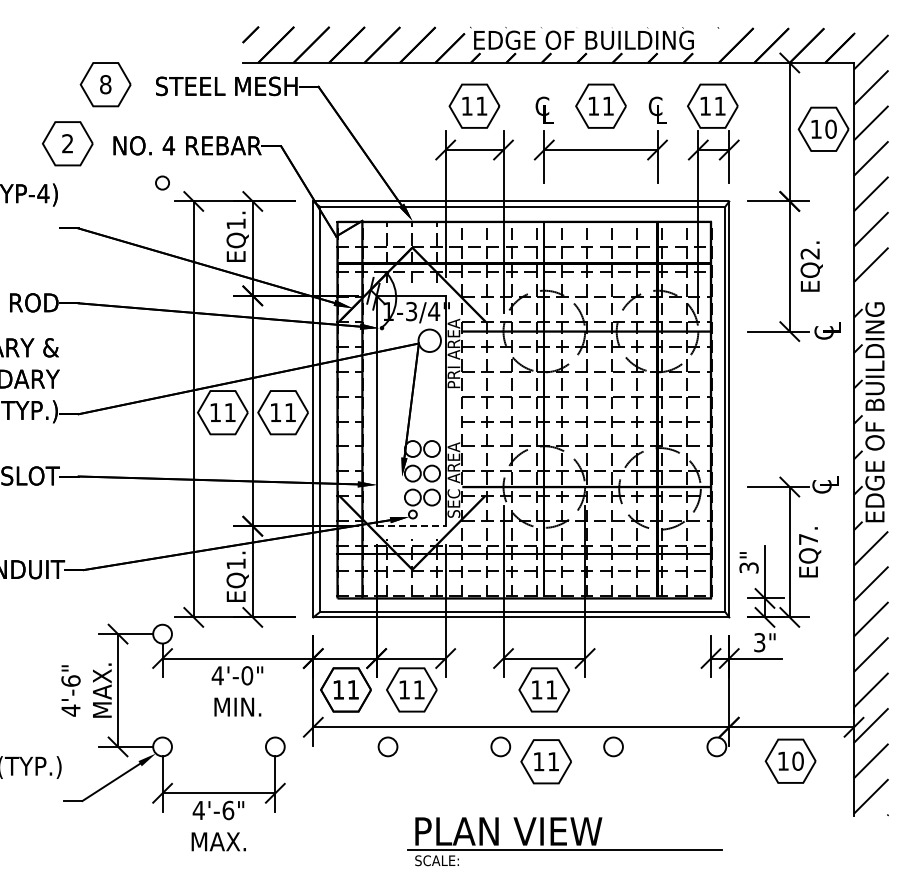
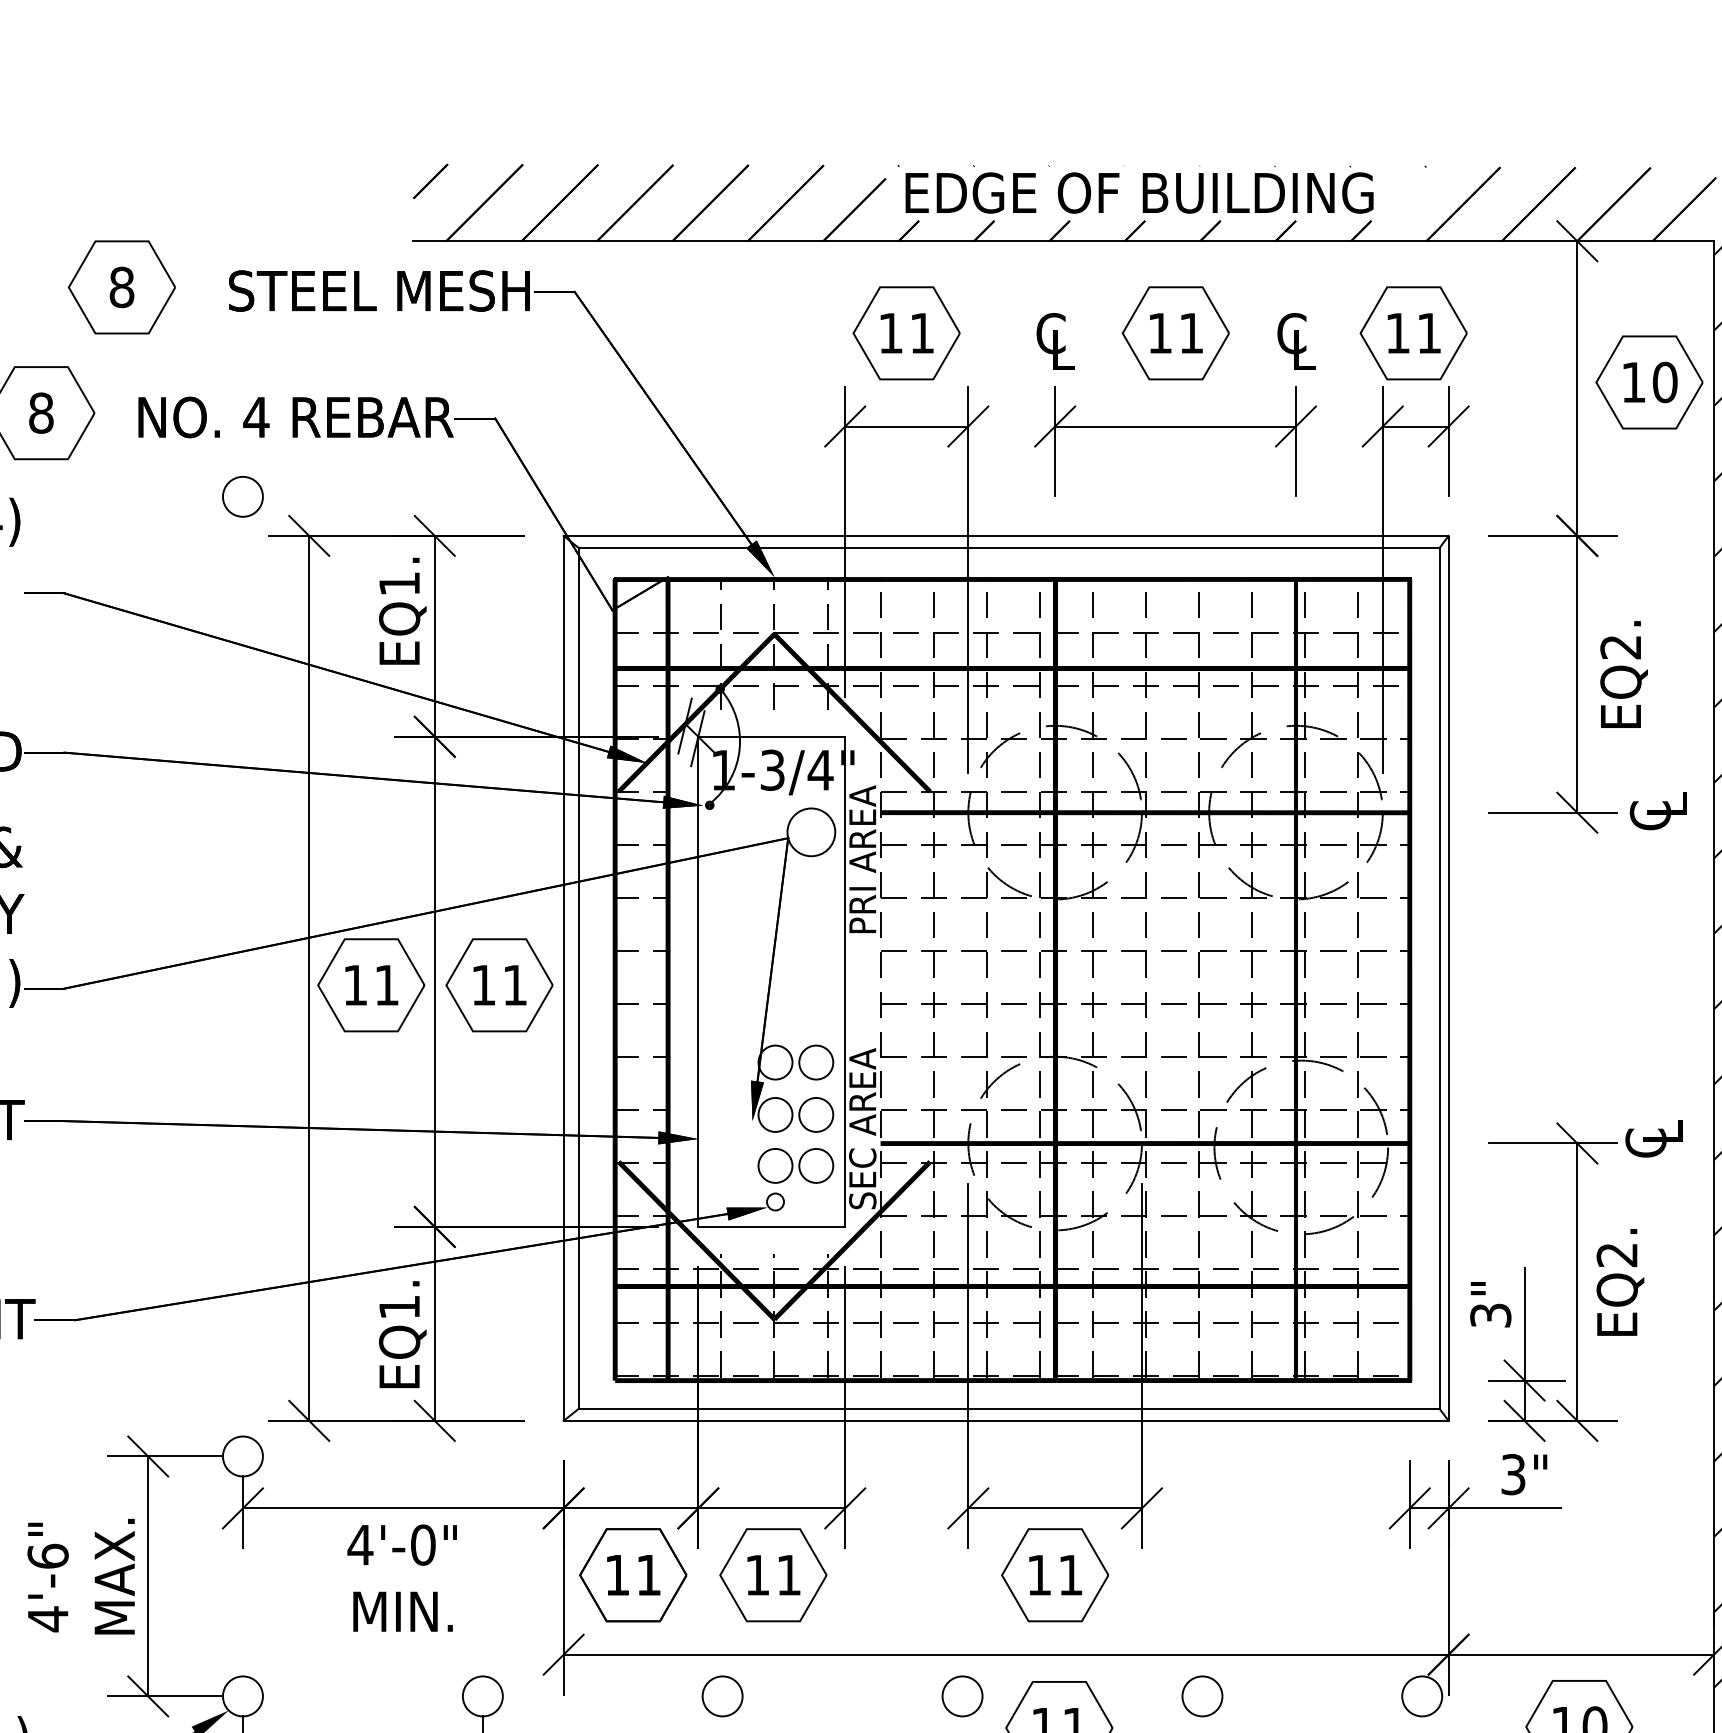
text: (67, 143) -> (40, 412), 2 -> 8
circle: (162, 182) -> (242, 495), size x1.43
line: (411, 526) -> (772, 1227), dashed -> solid
text: (807, 539) -> (1615, 1255), EQ7. -> EQ2.

